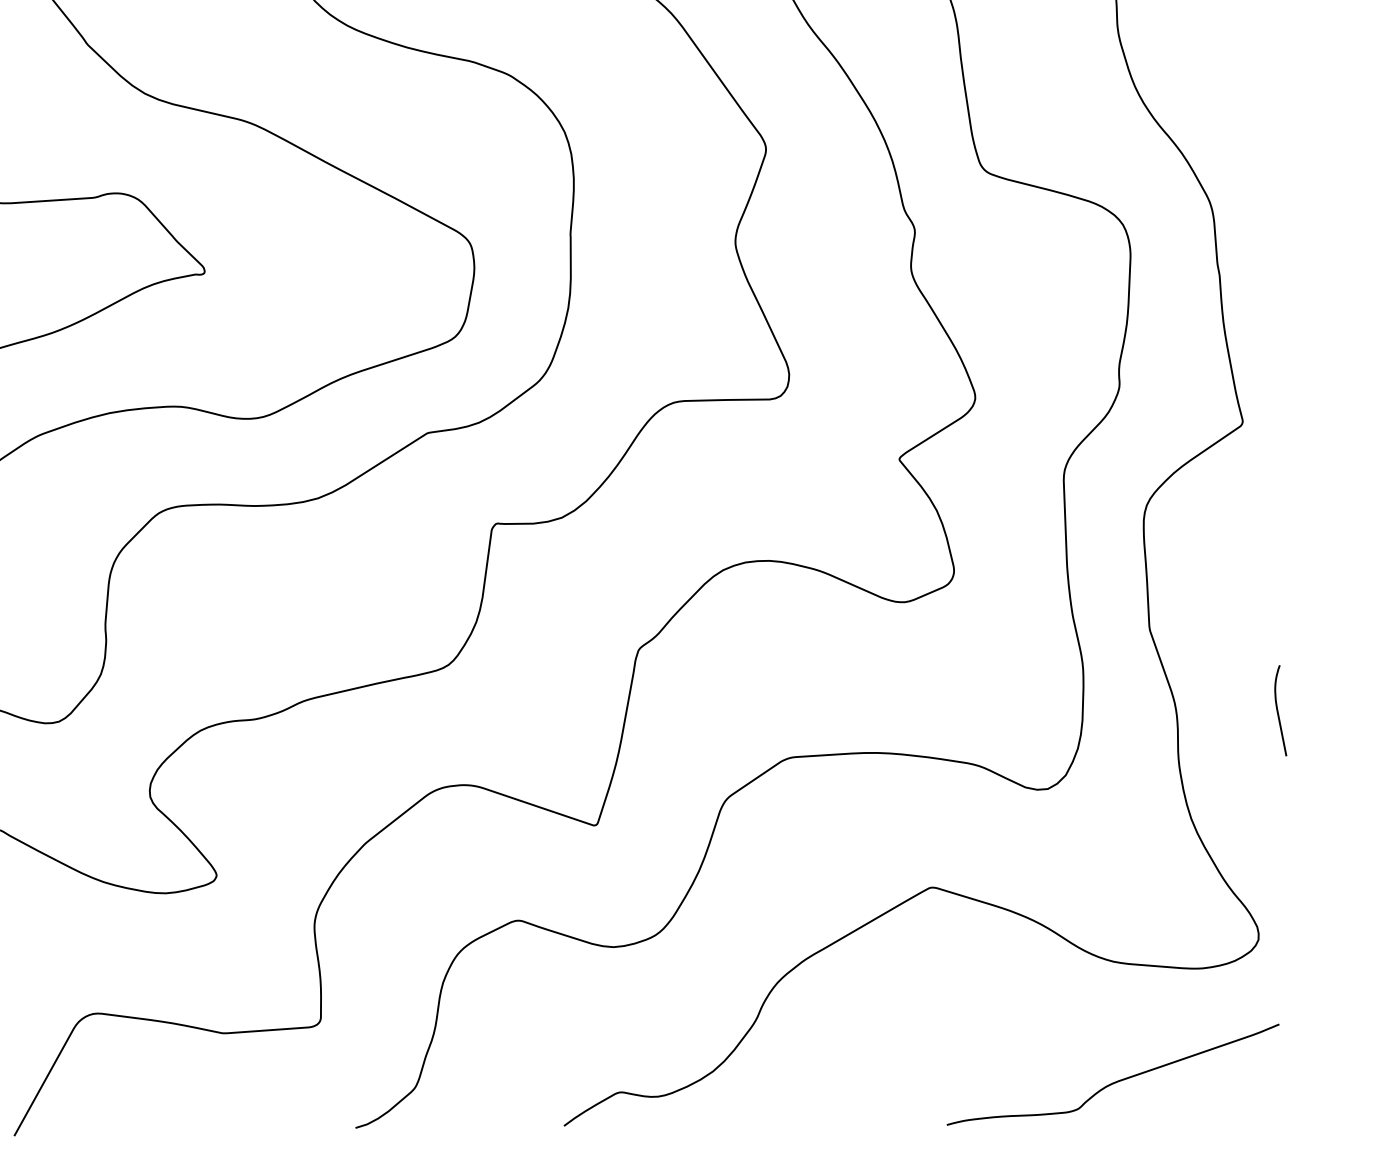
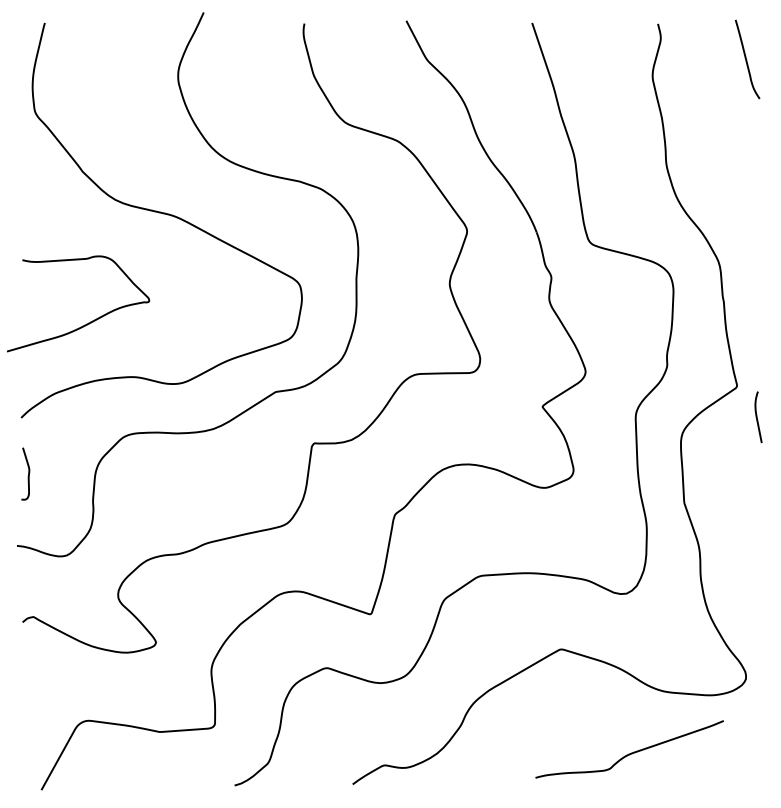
curve: (1278, 711) -> (757, 417), moved
curve: (1116, 1080) -> (631, 752), moved

